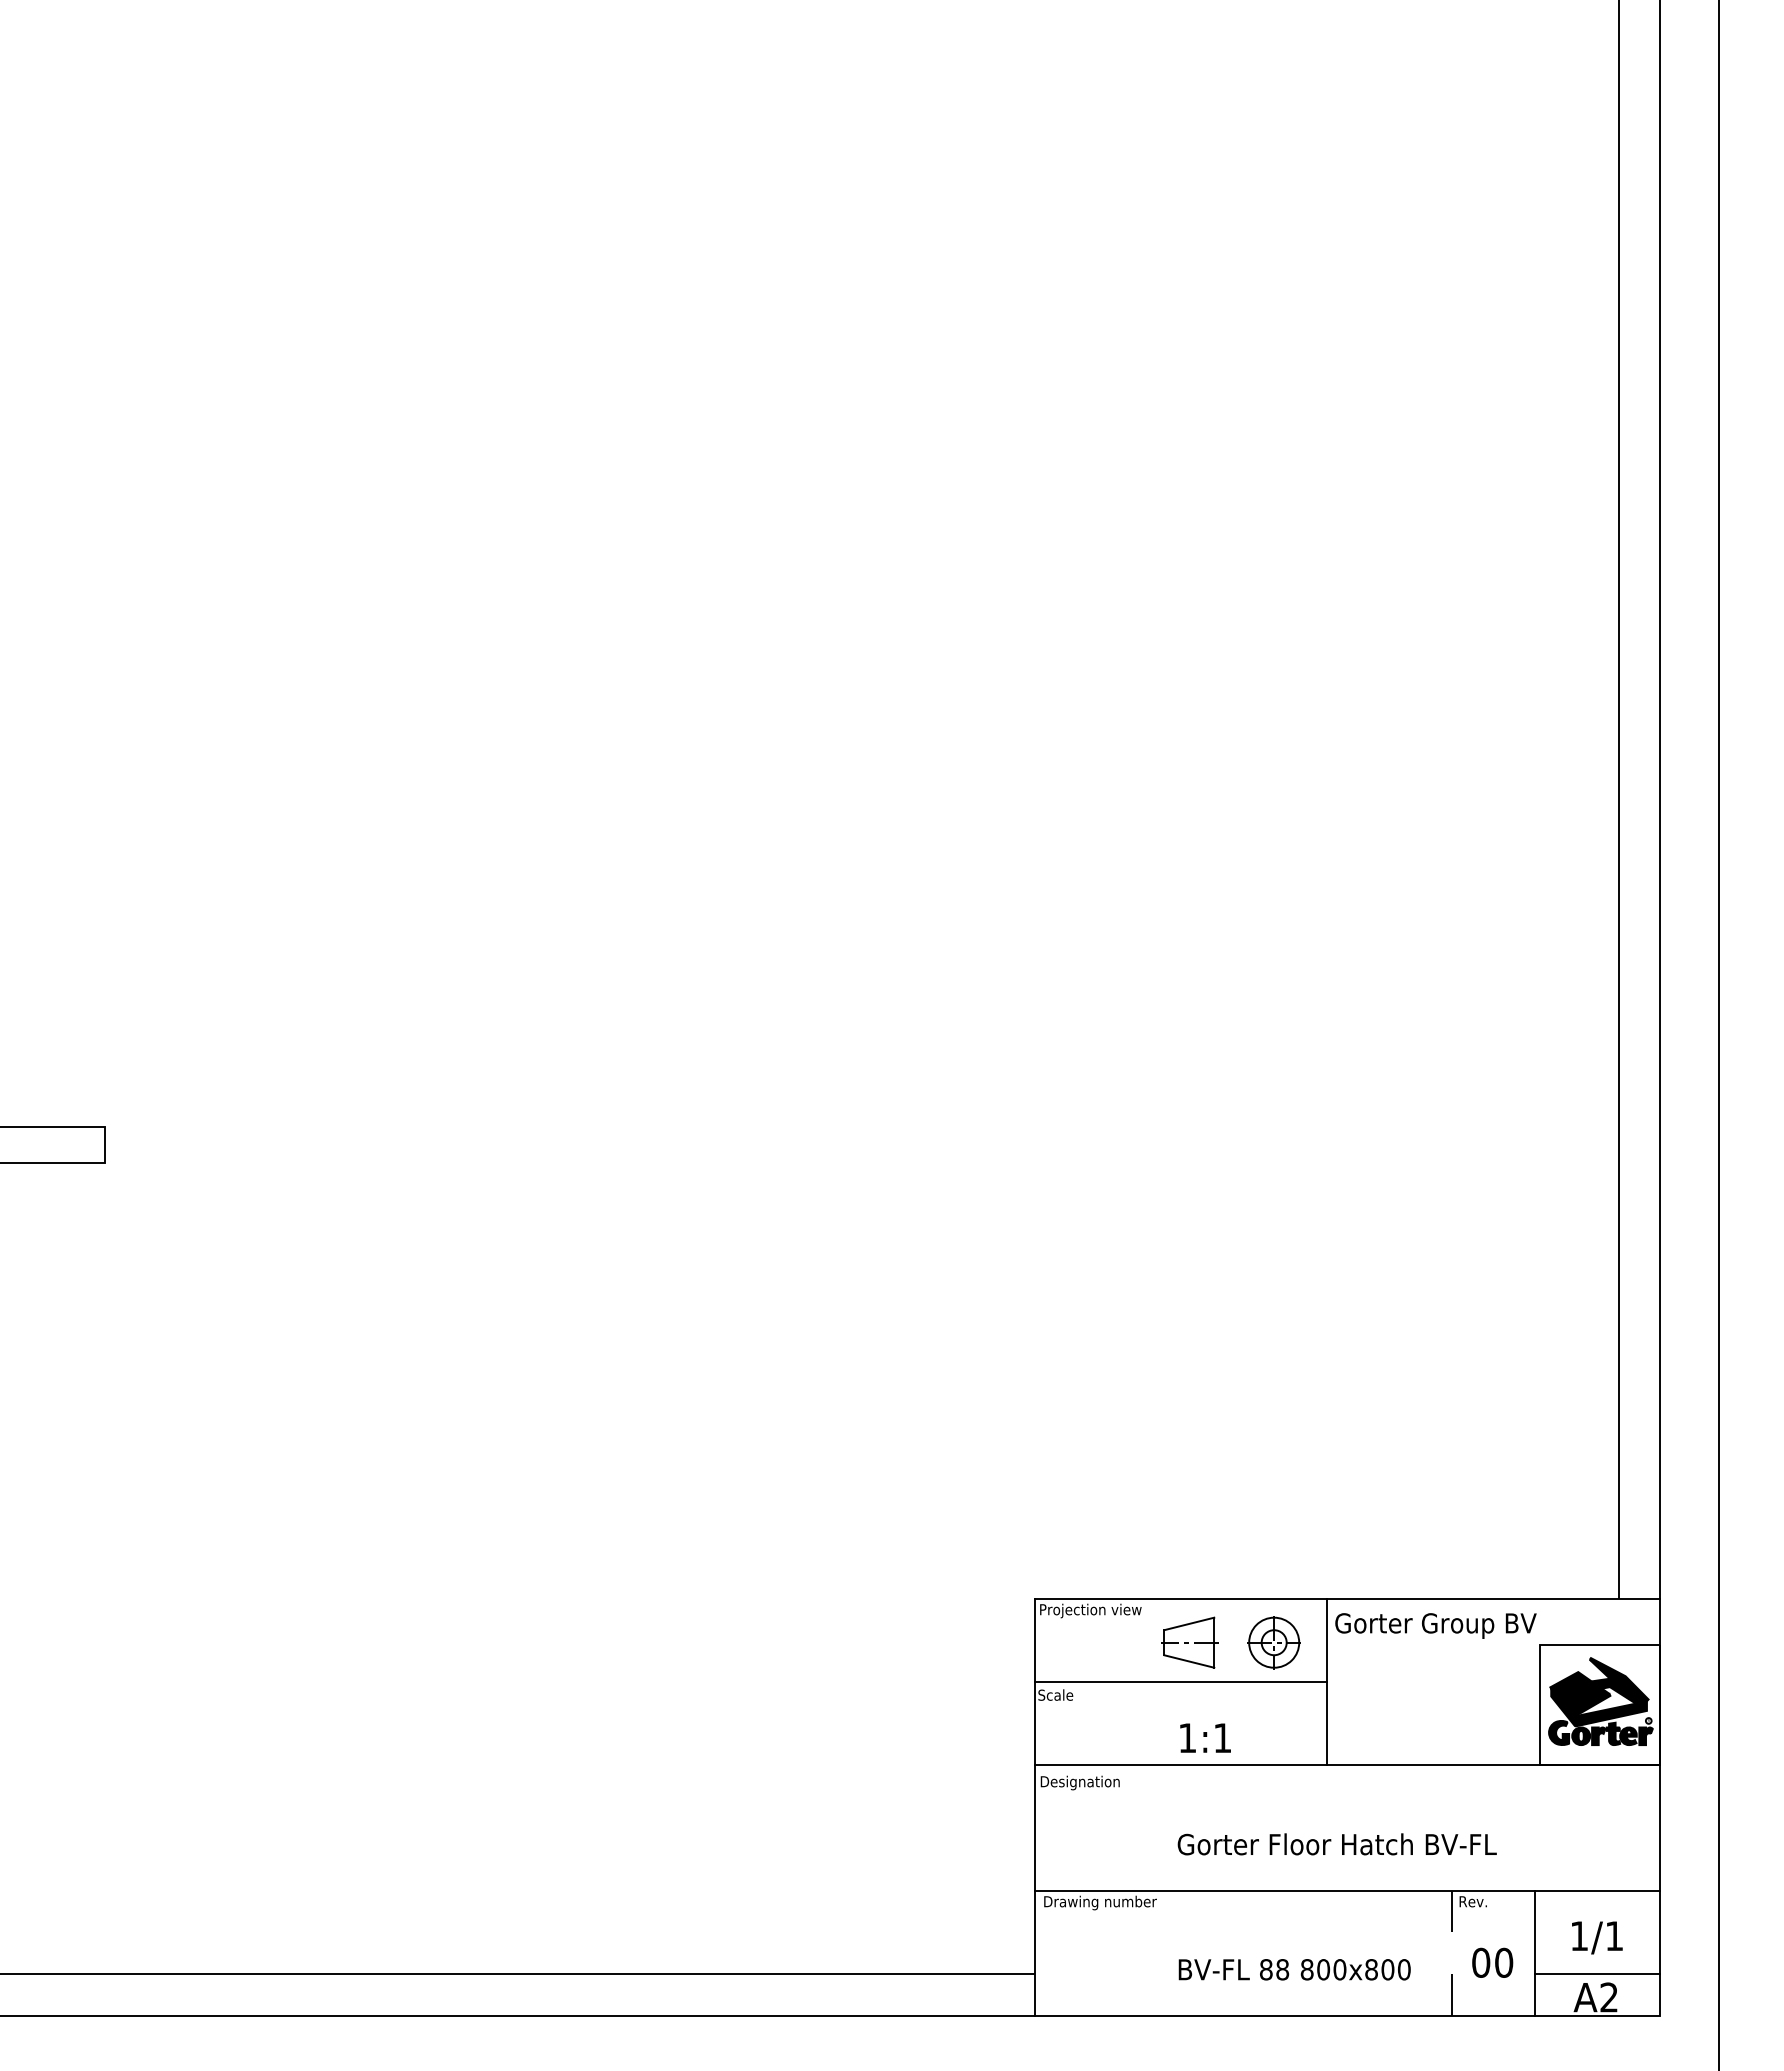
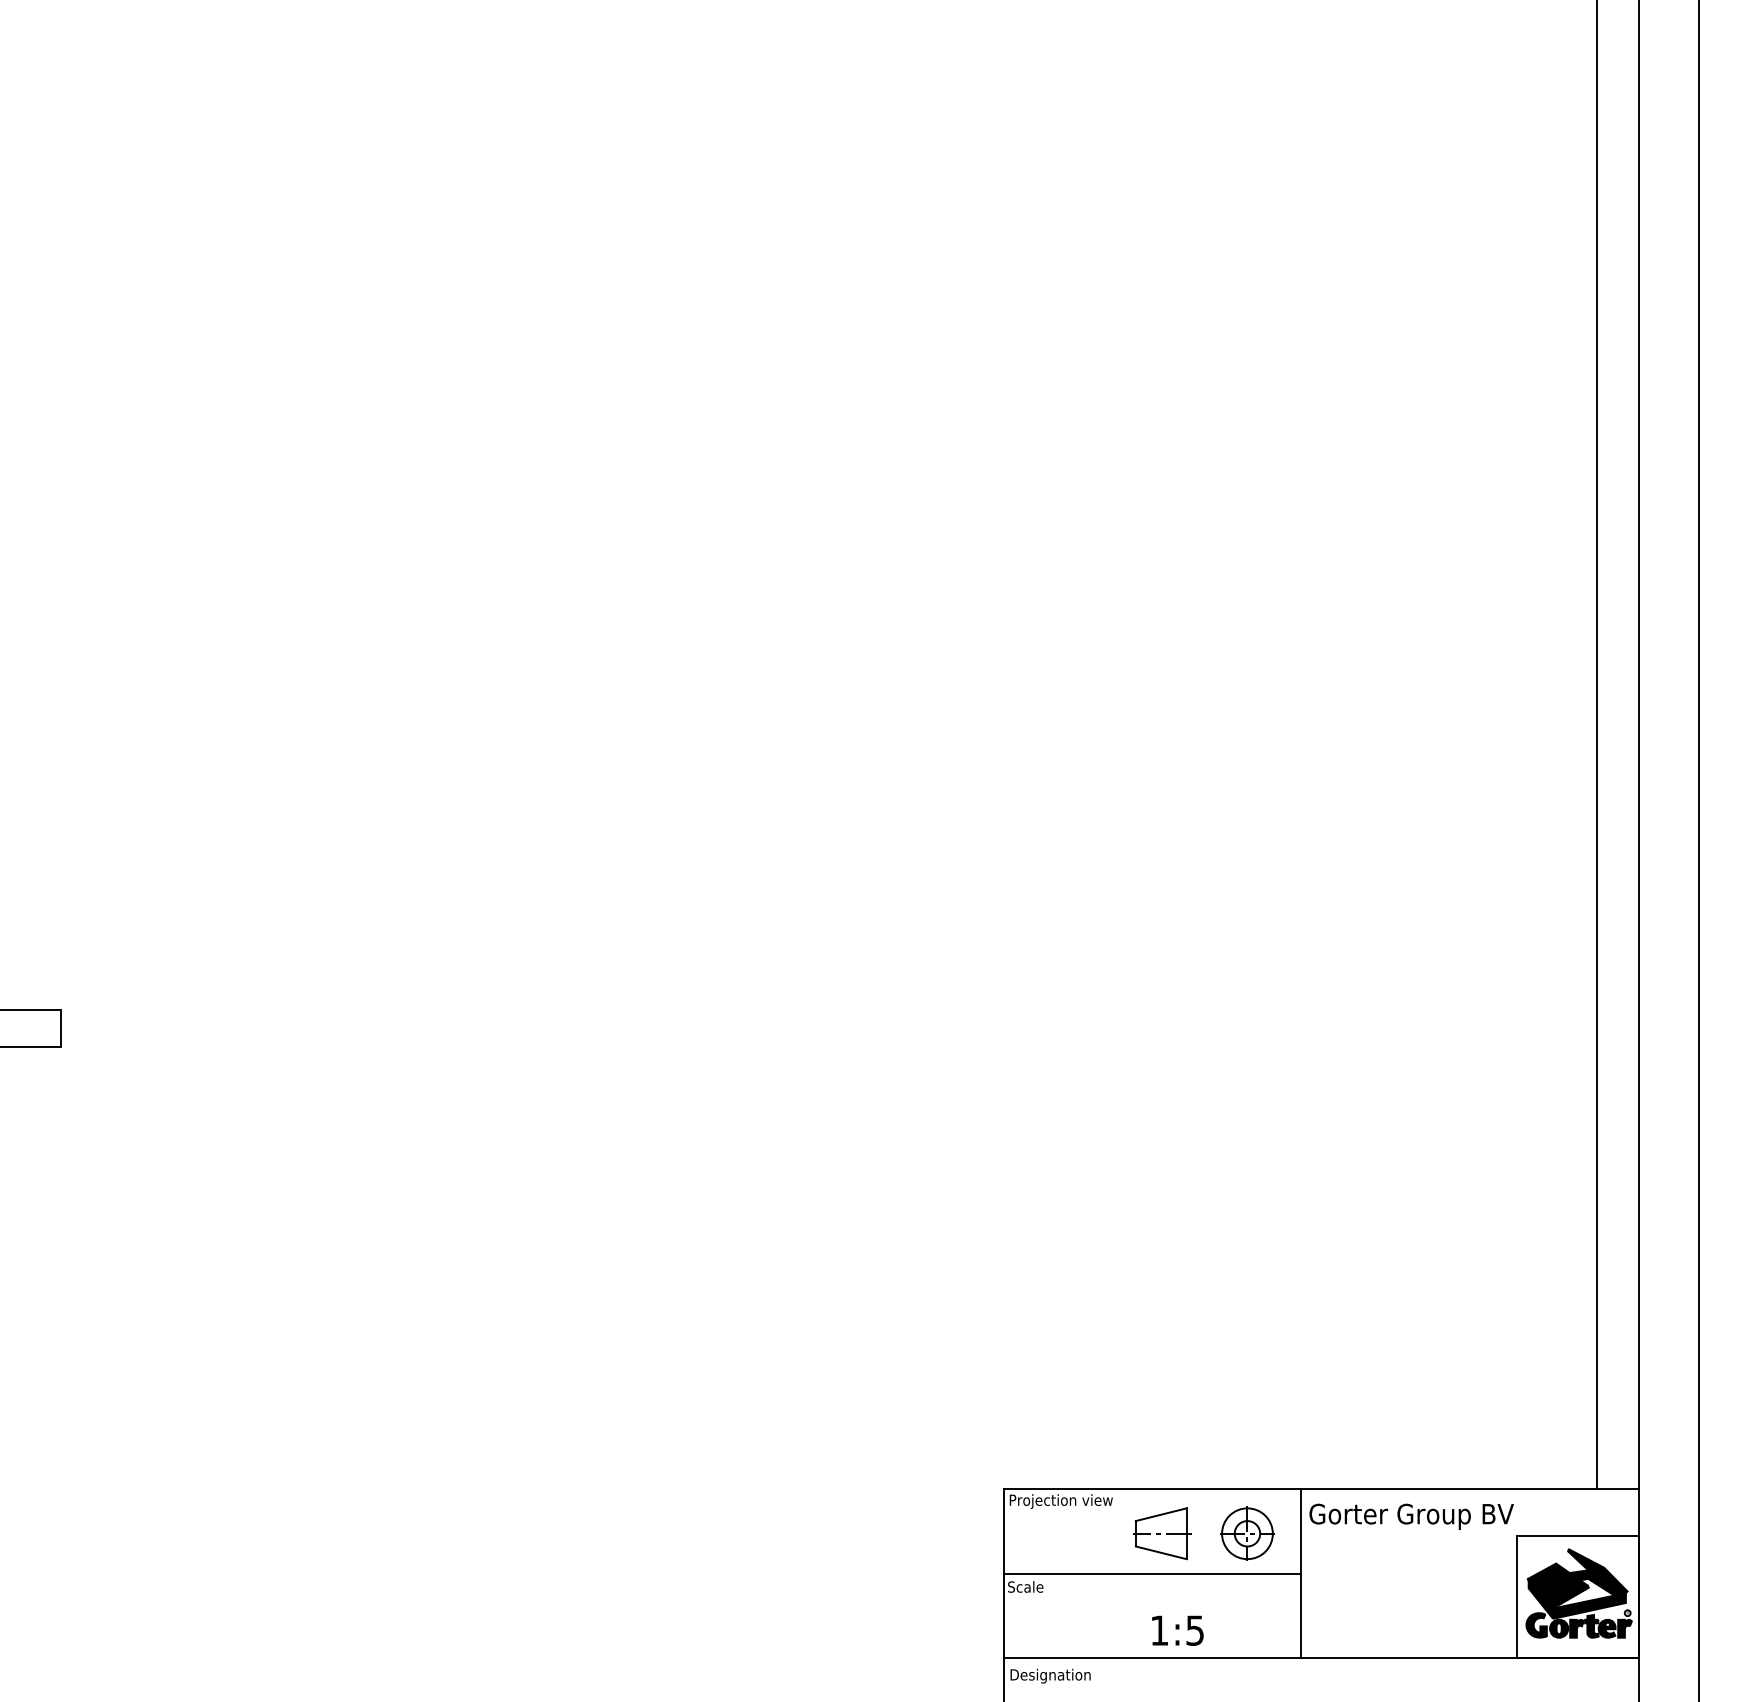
text: (1222, 1738) -> (1194, 1631), 1:1 -> 1:5

